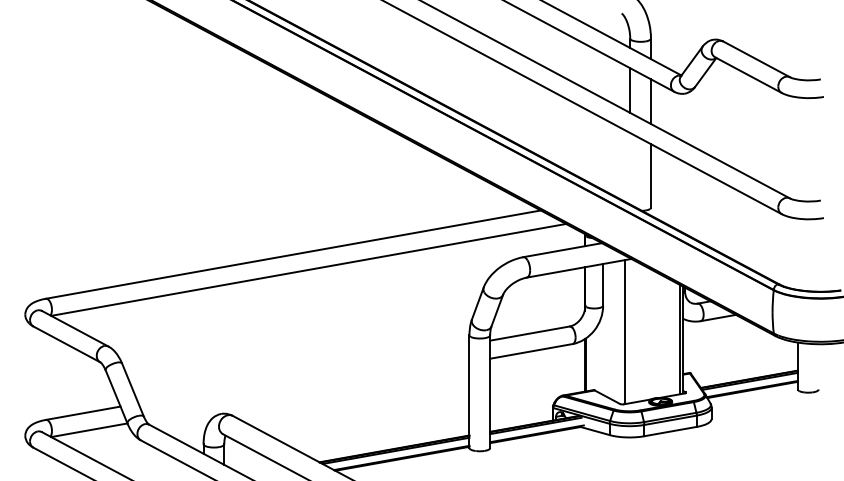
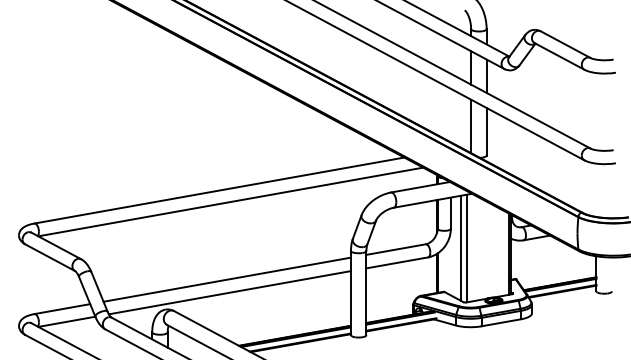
line: (630, 168) -> (471, 126), added
line: (617, 331) -> (461, 248), added
line: (303, 373) -> (226, 279), added
line: (307, 391) -> (229, 292), added

